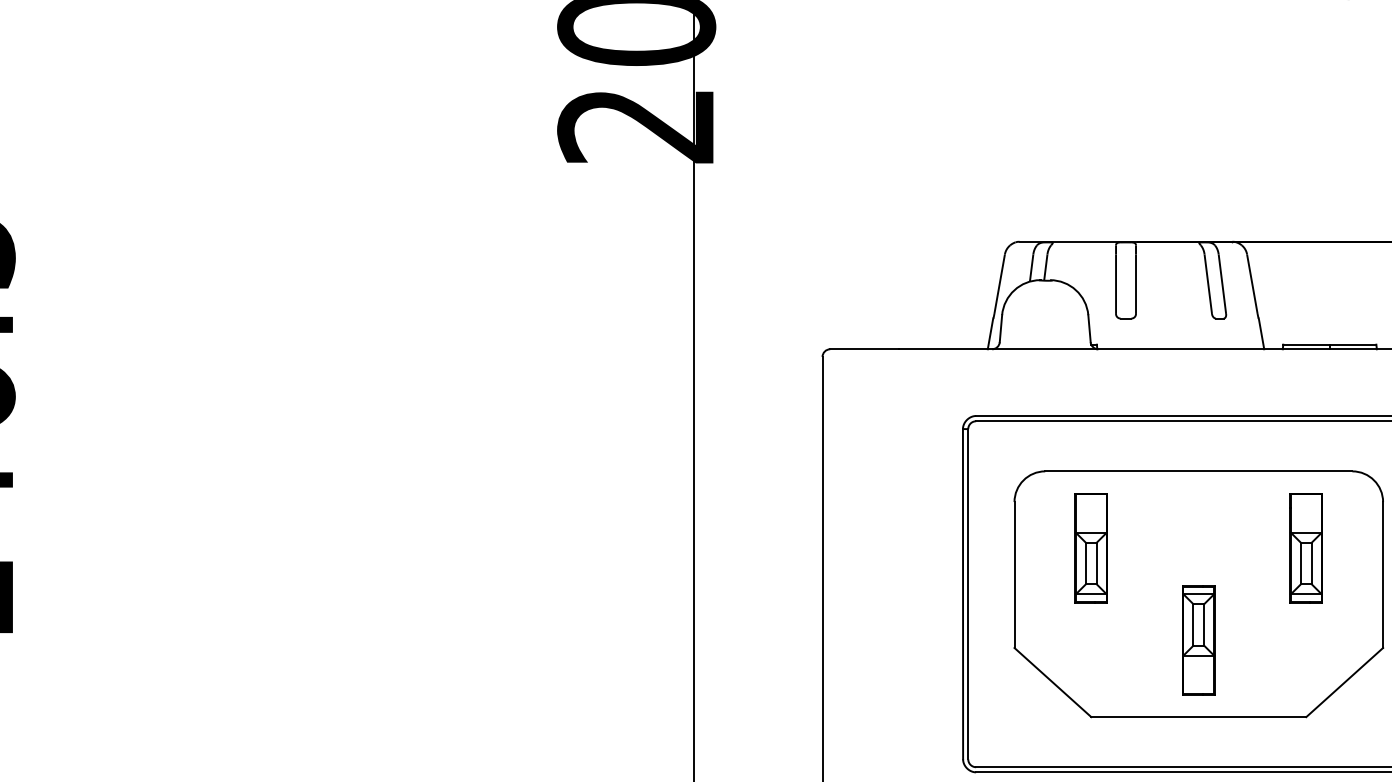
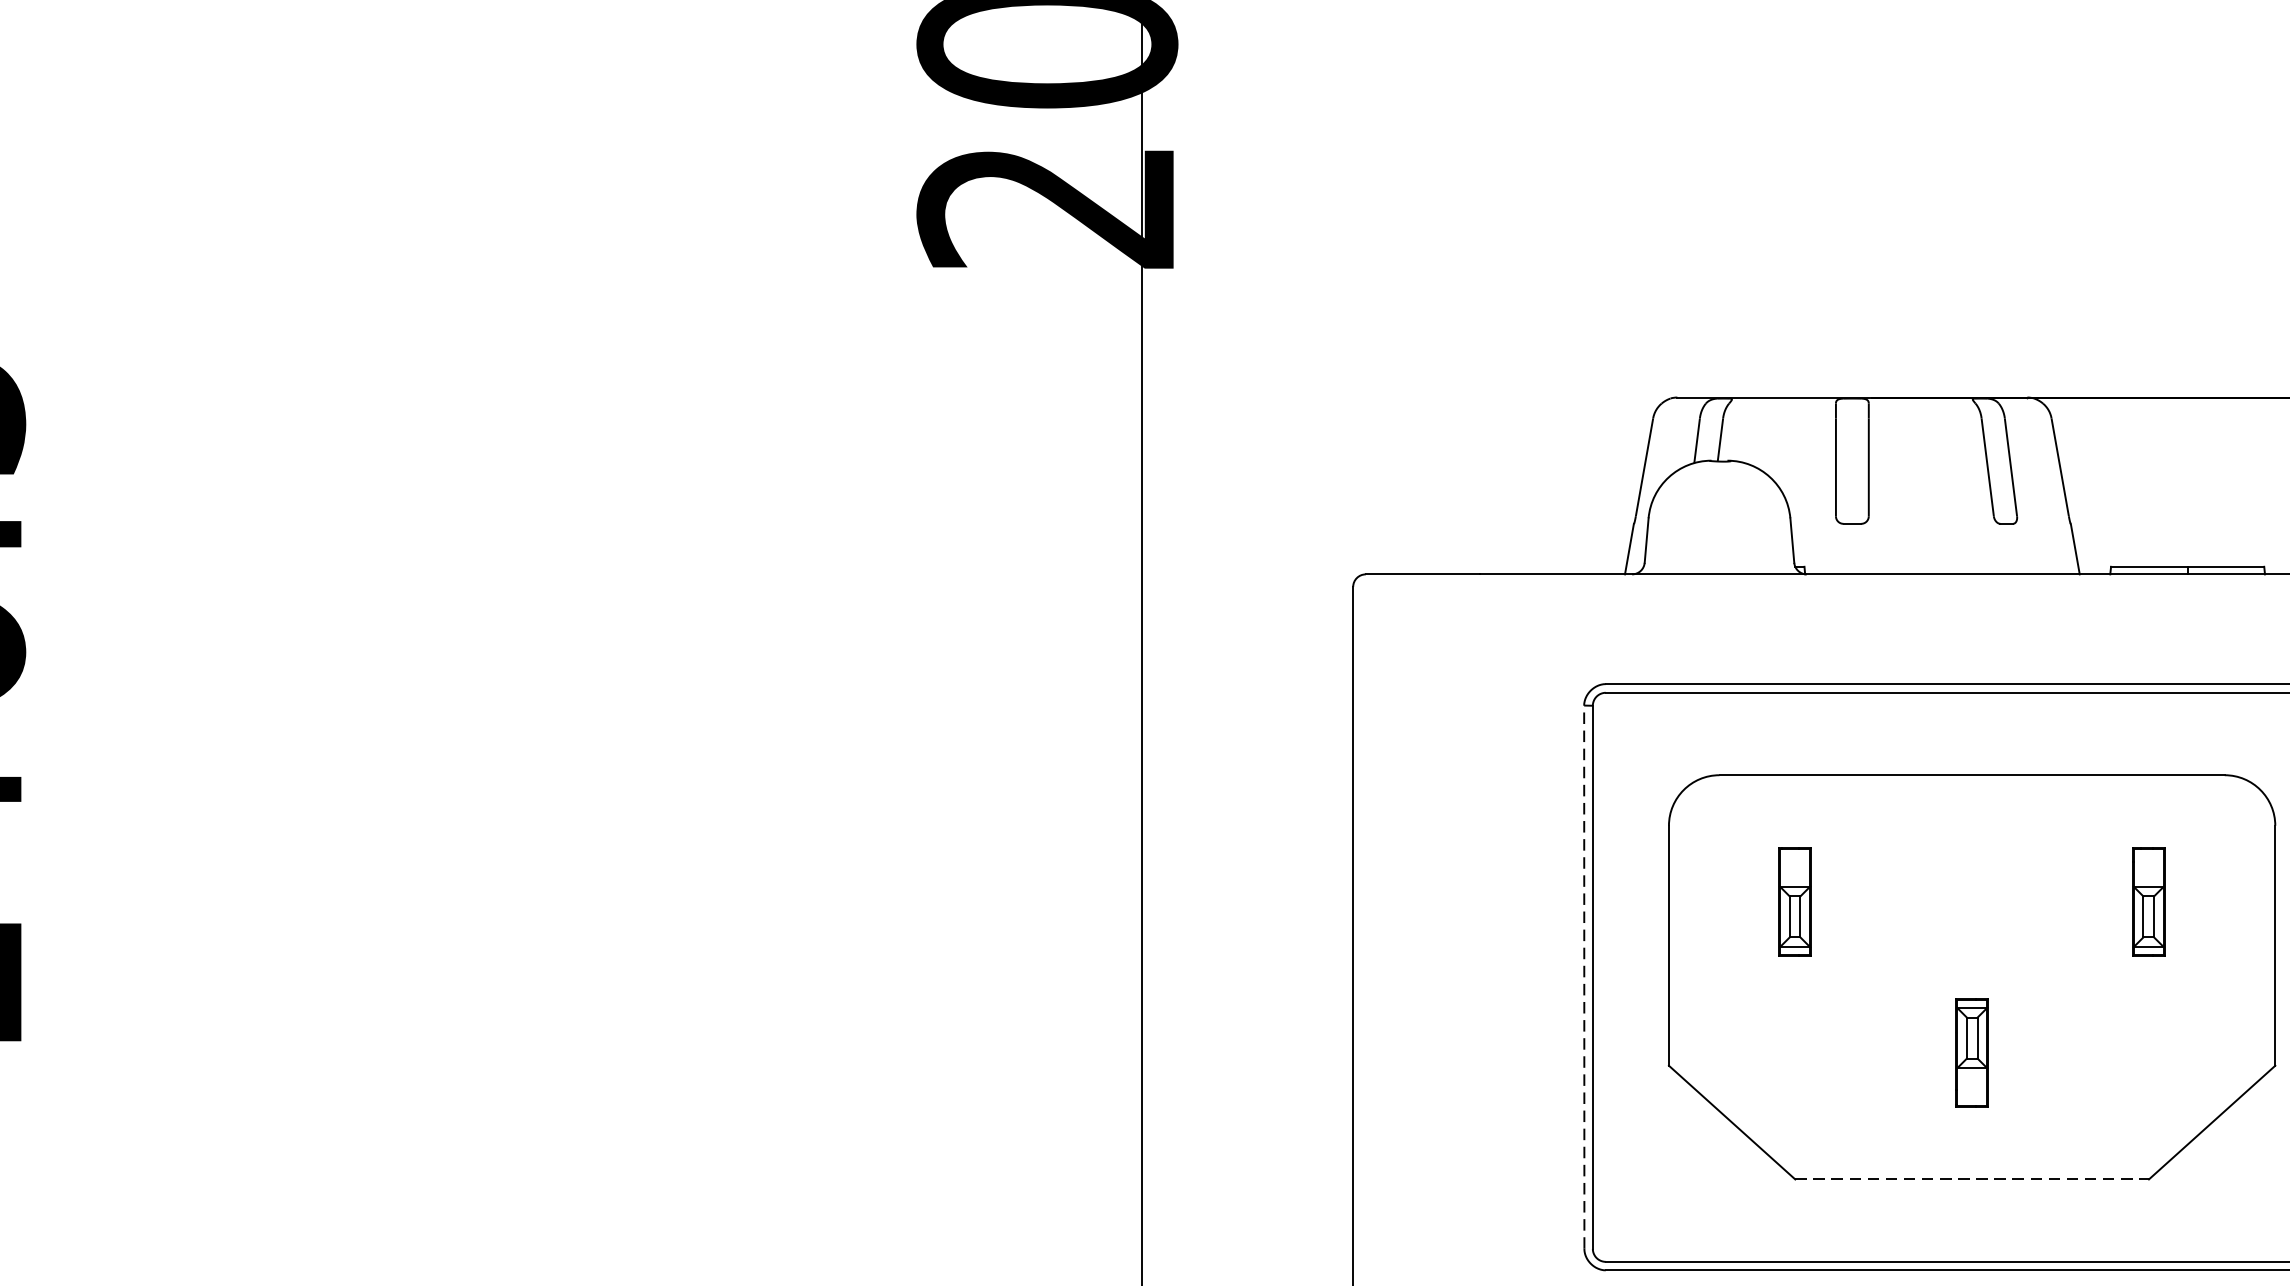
part: (1090, 548) -> (1793, 902), size x0.6
part: (1305, 548) -> (2147, 902), size x0.6
line: (963, 593) -> (1585, 976), solid -> dashed
part: (1198, 640) -> (1971, 1053), size x0.6
line: (1198, 717) -> (1971, 1180), solid -> dashed

